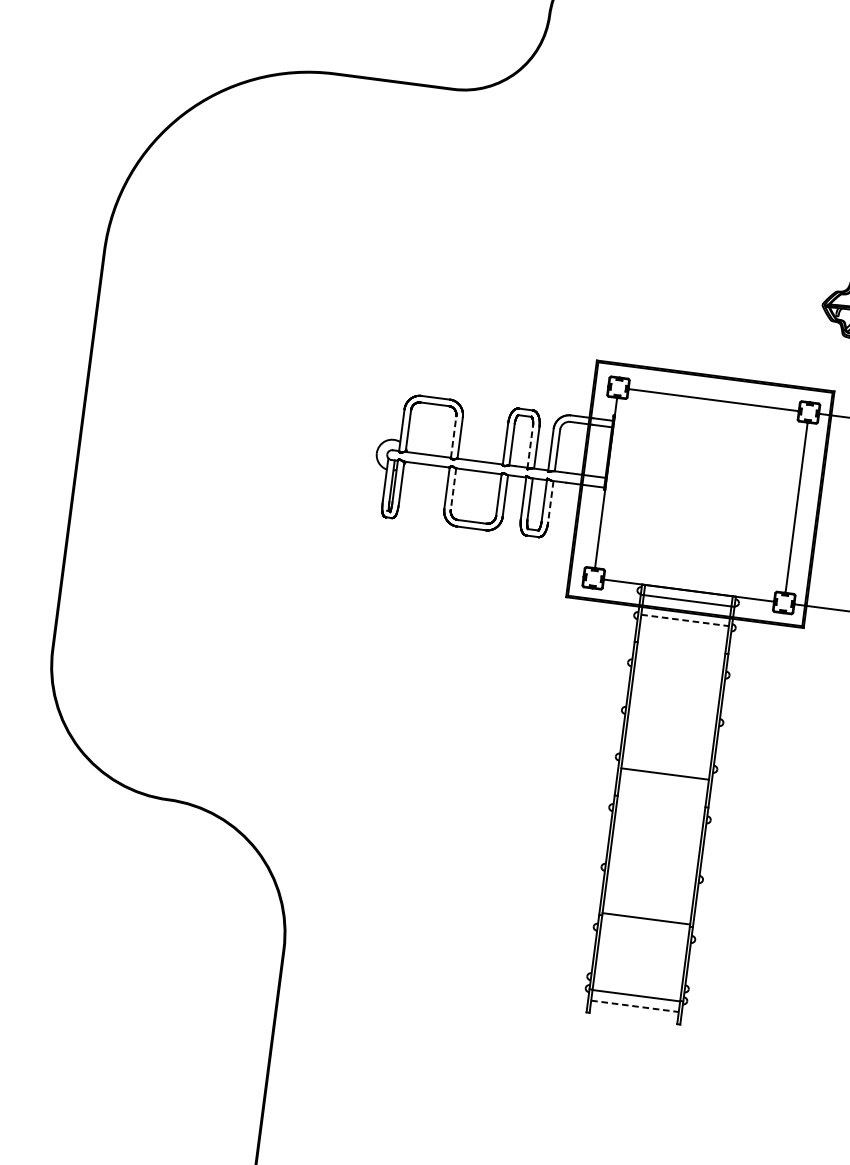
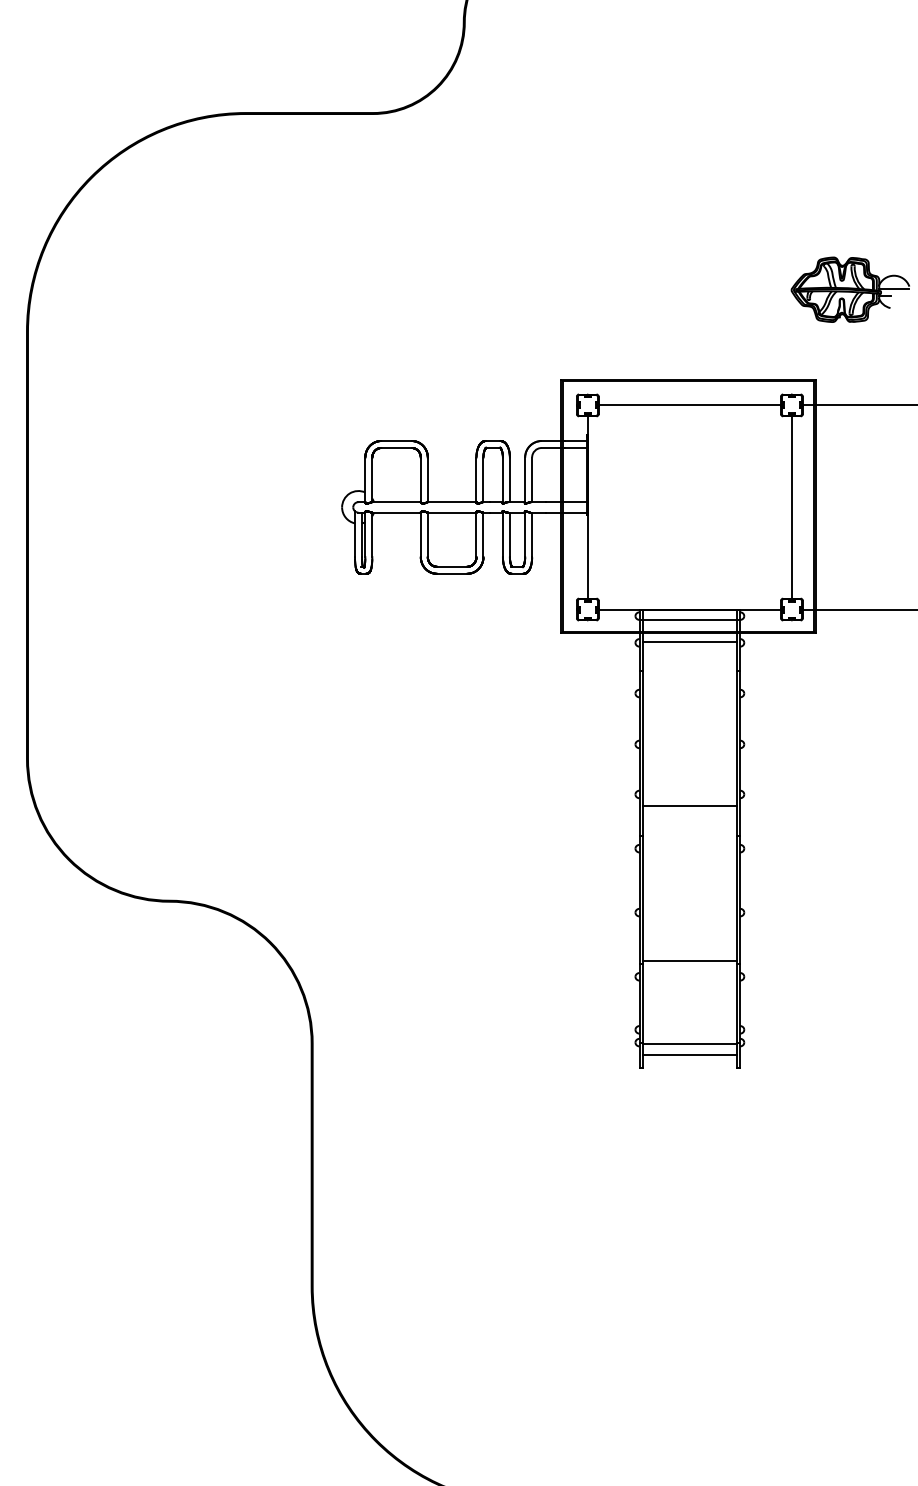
line: (453, 436) -> (420, 479), dashed -> solid
line: (529, 447) -> (502, 480), dashed -> solid
line: (453, 489) -> (427, 535), dashed -> solid
line: (551, 502) -> (532, 535), dashed -> solid
line: (684, 620) -> (689, 641), dashed -> solid
line: (634, 1006) -> (689, 1055), dashed -> solid

